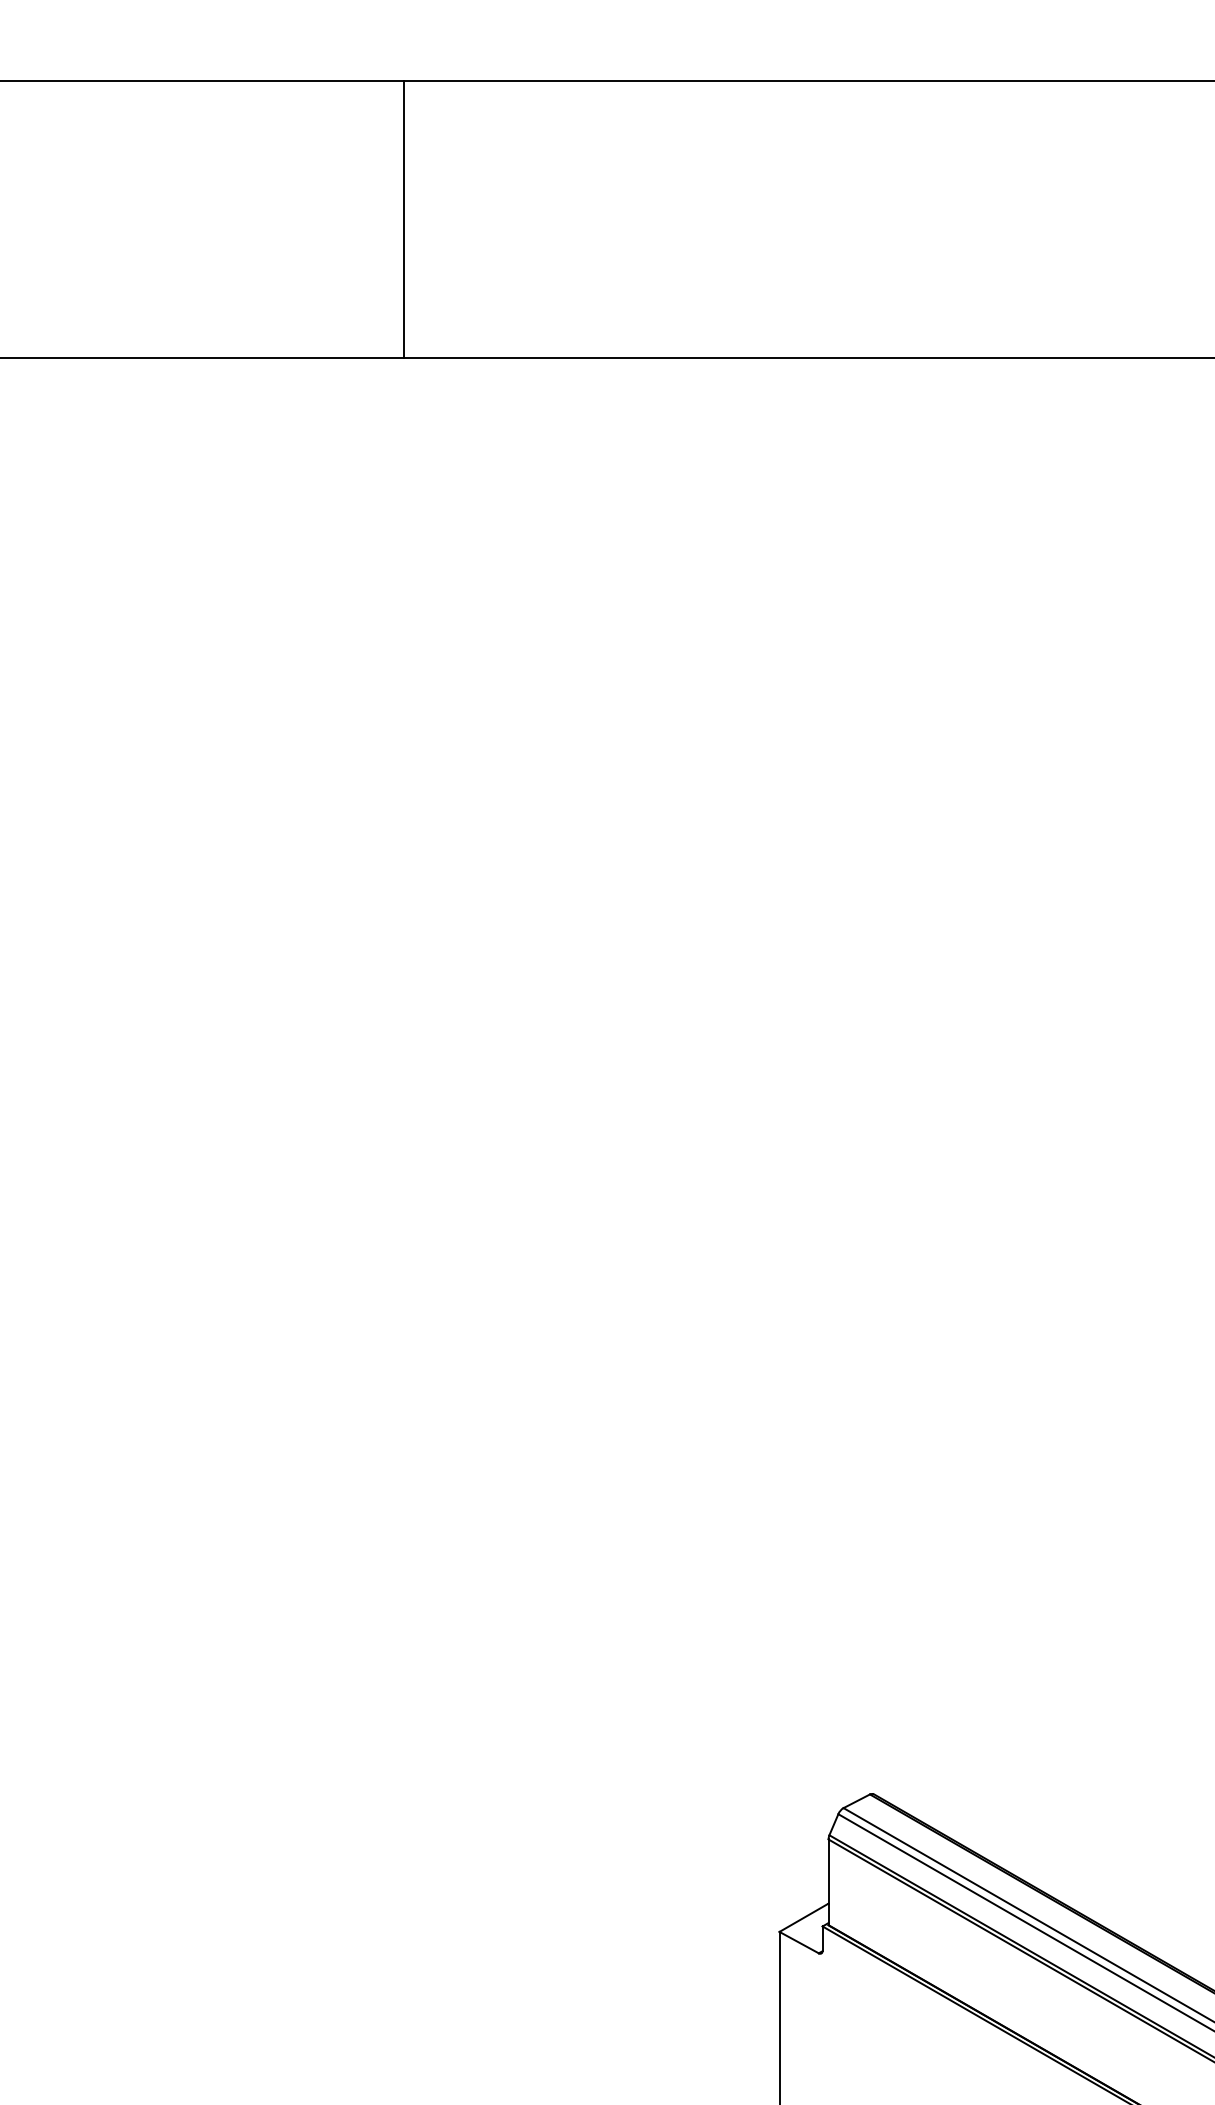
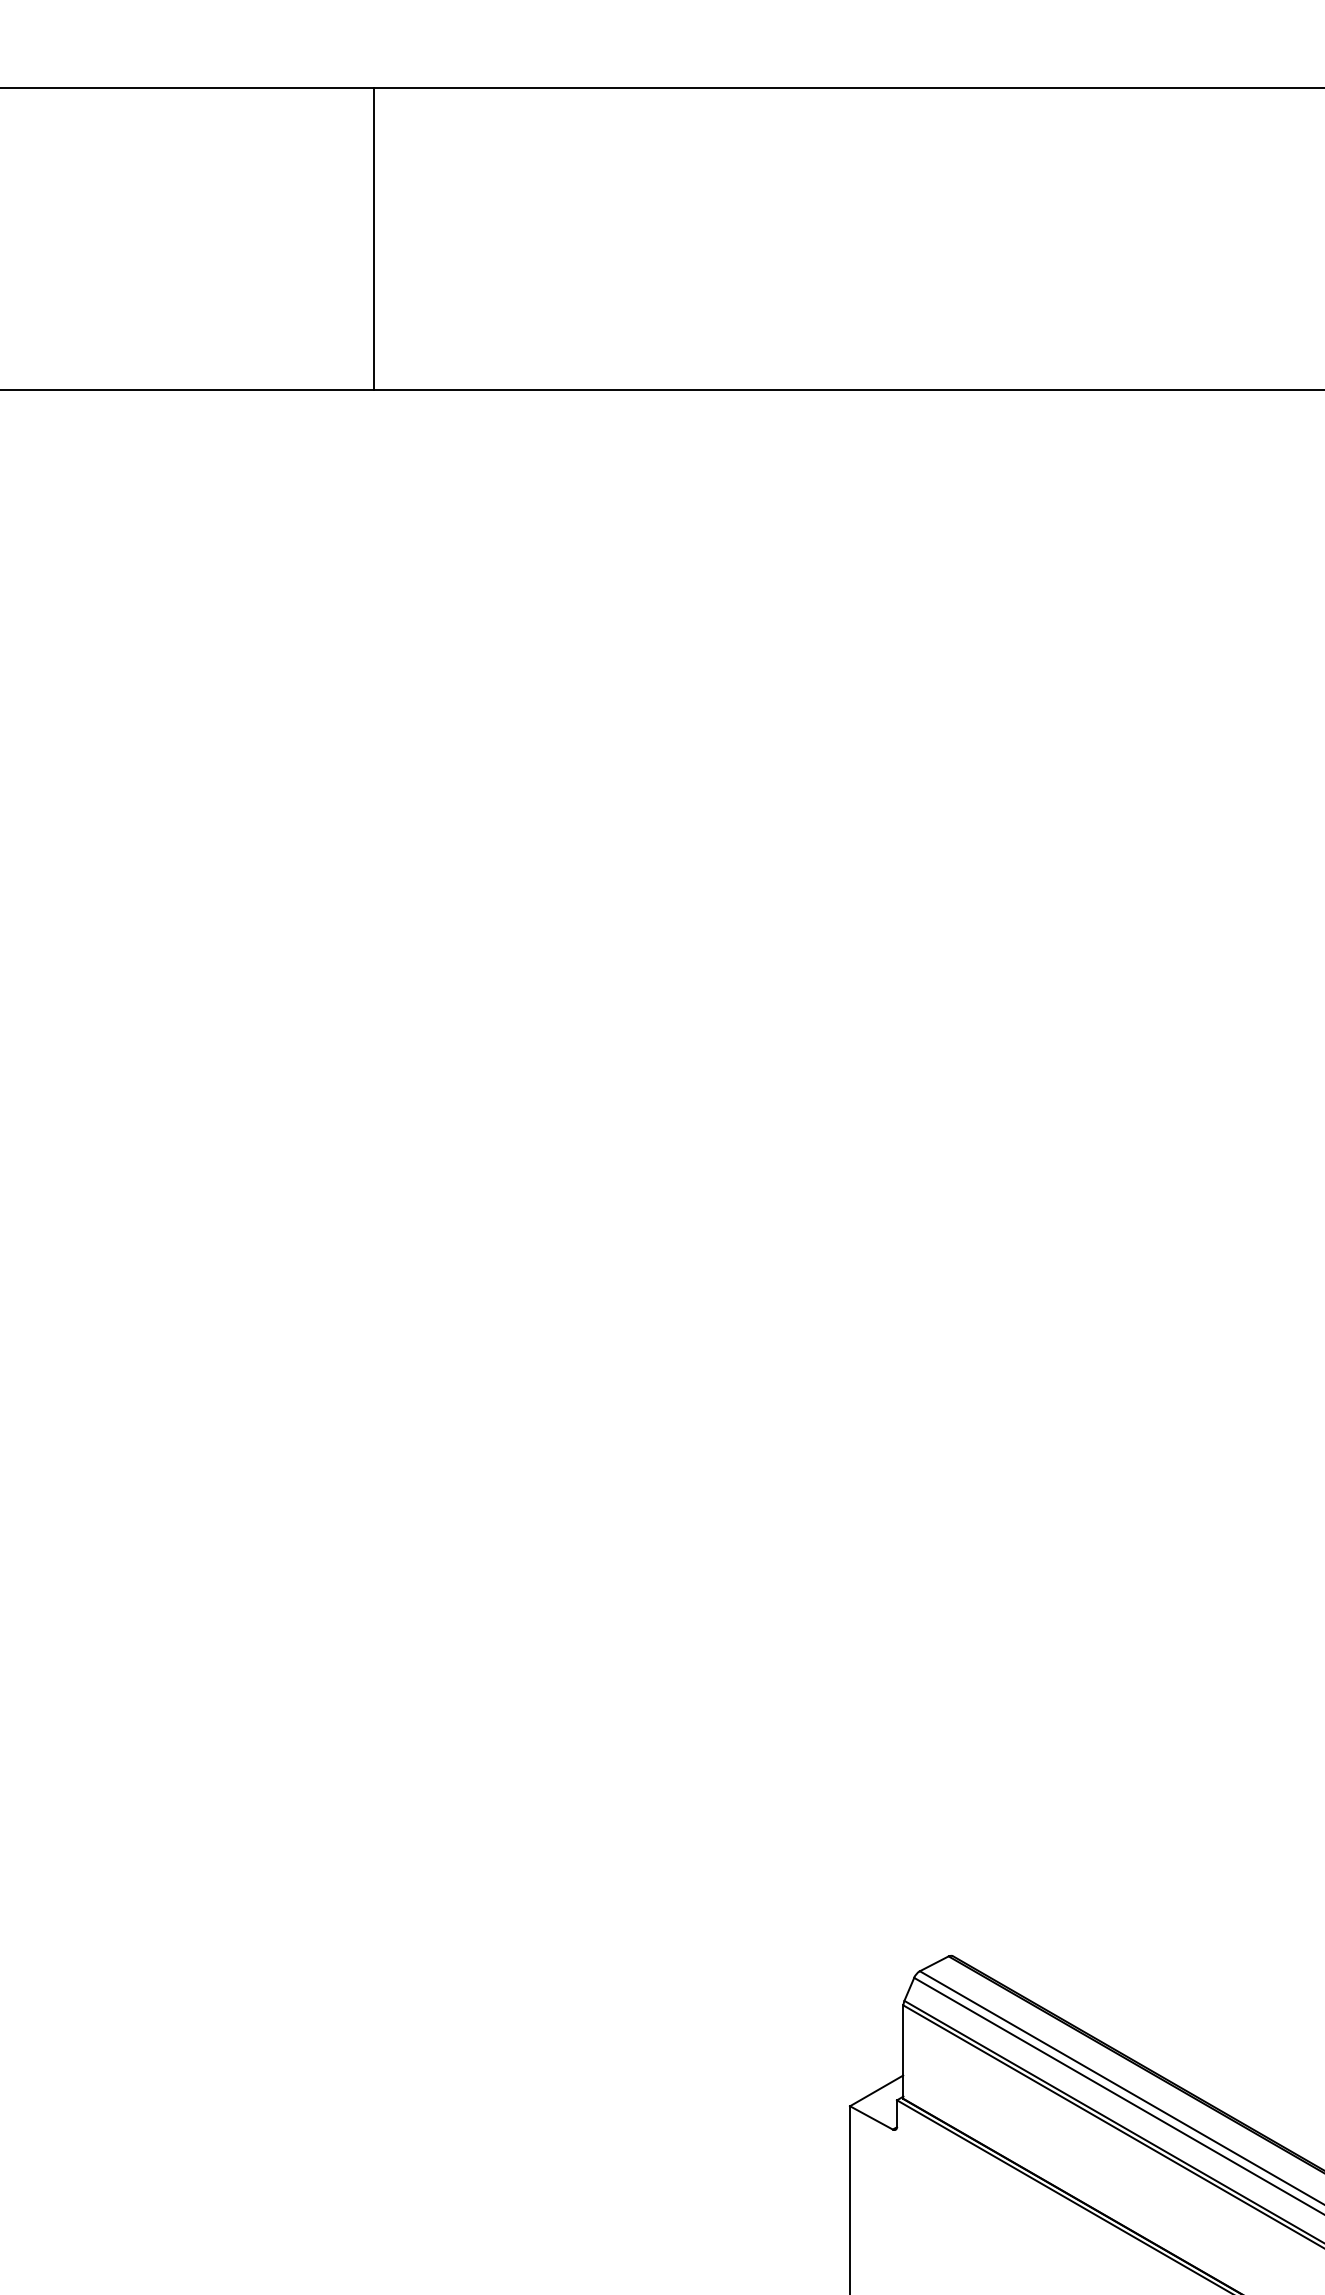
line: (403, 218) -> (373, 238), moved

